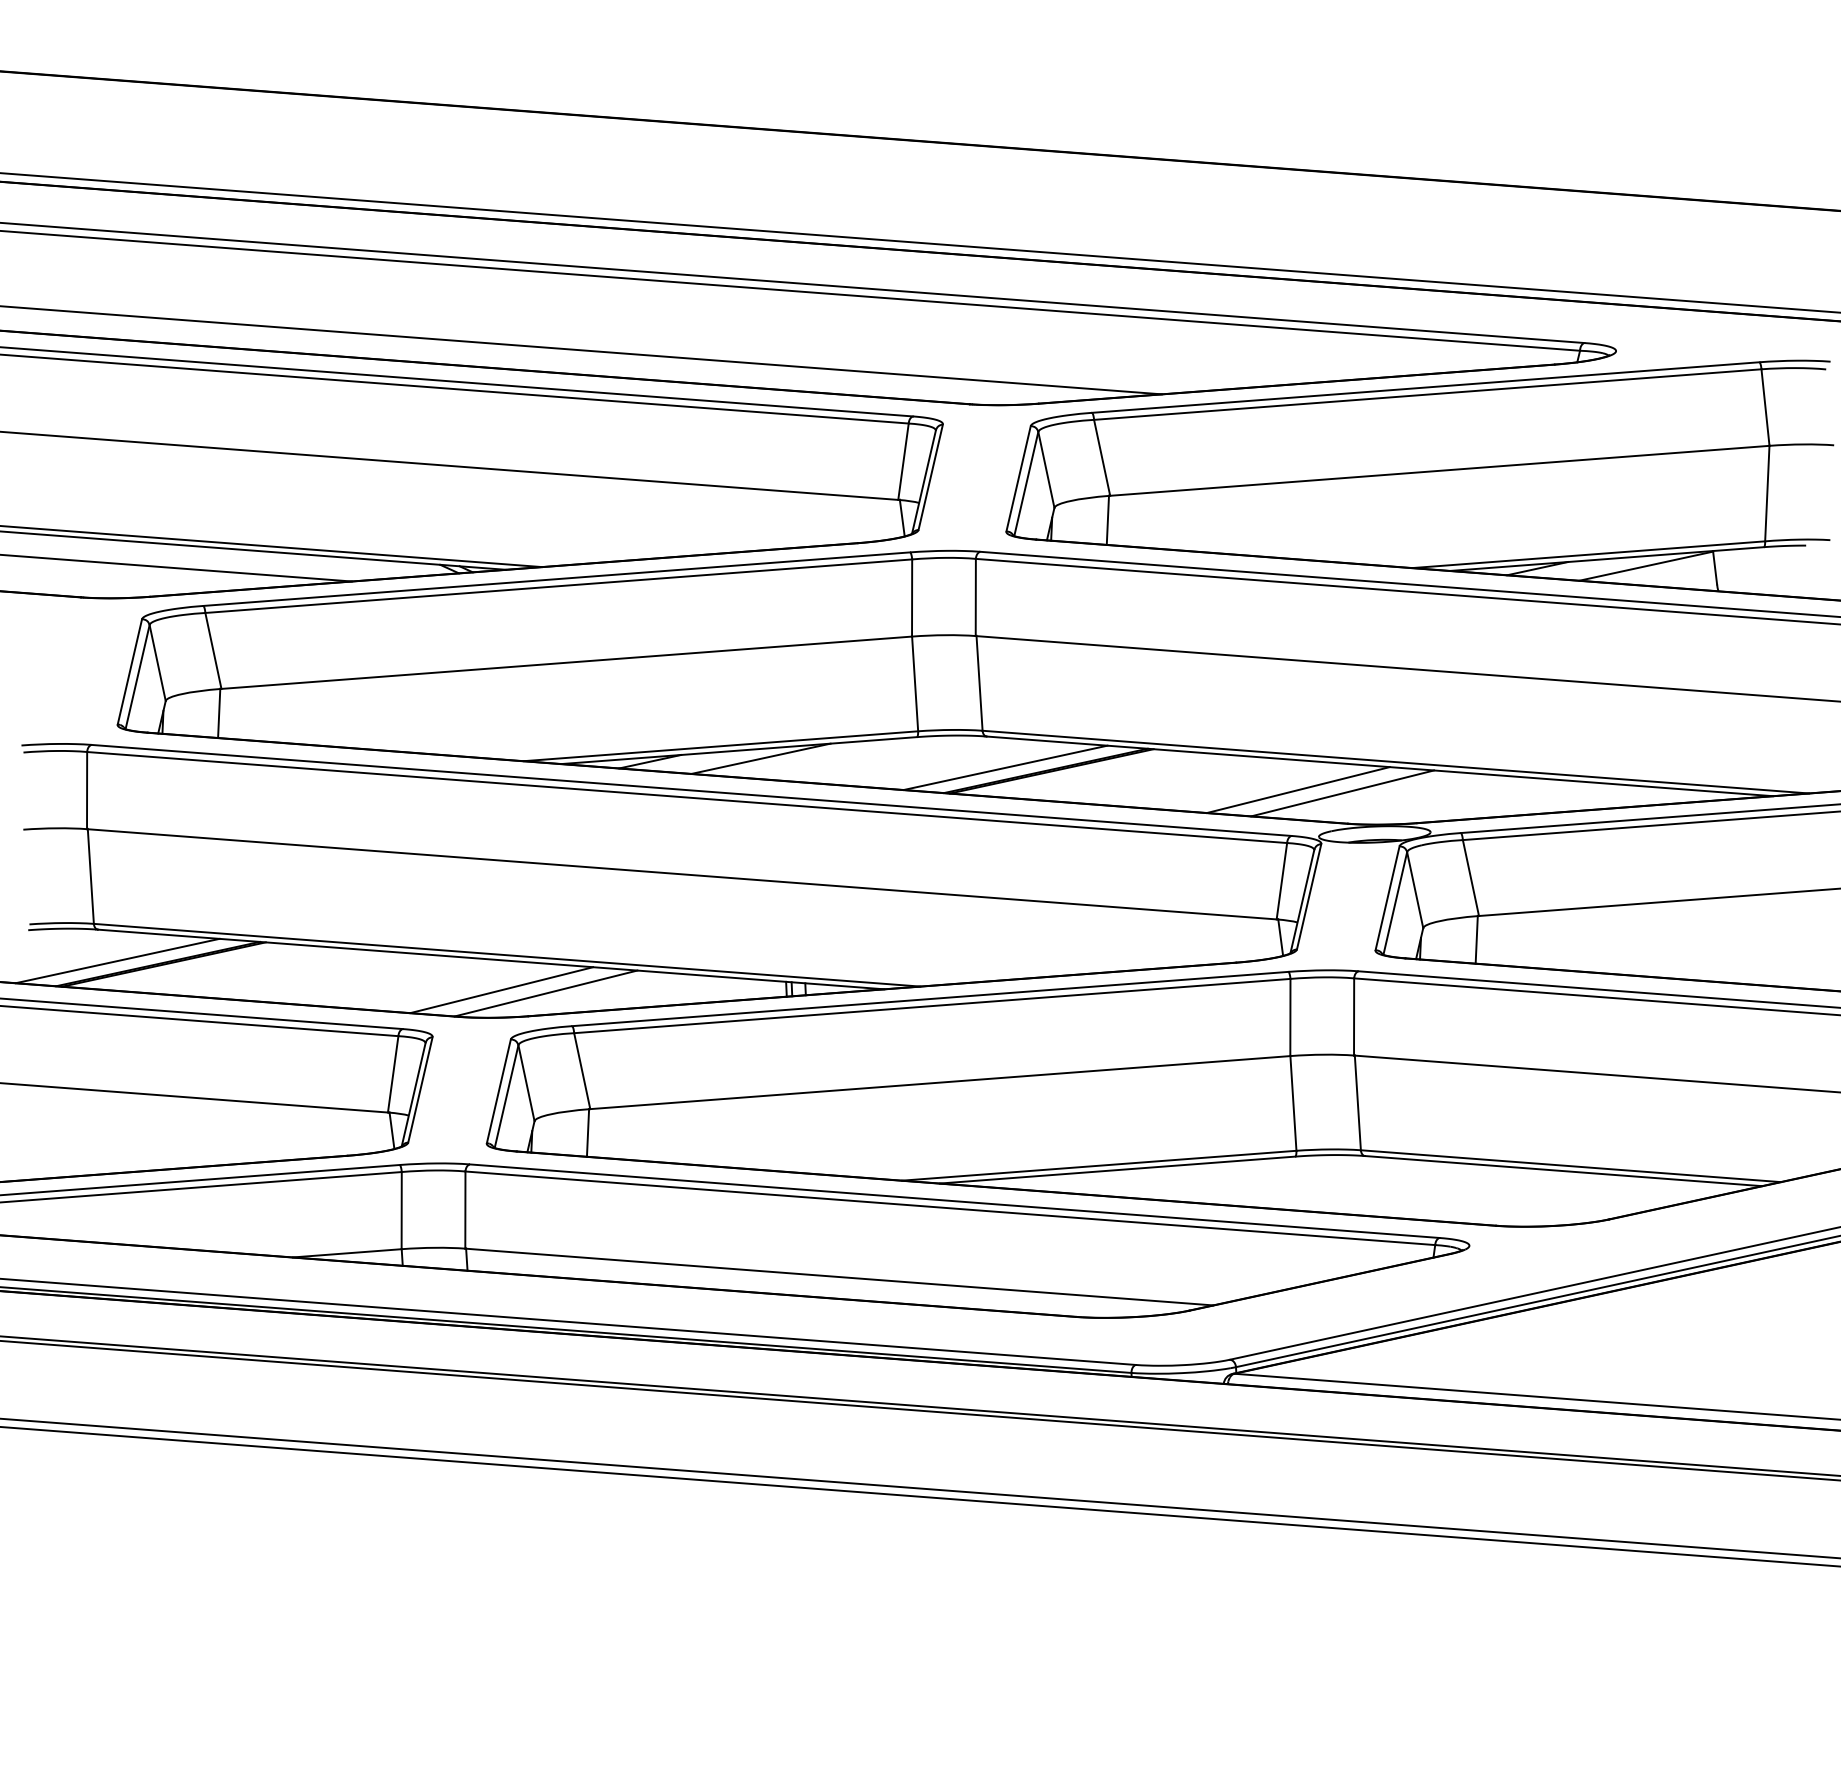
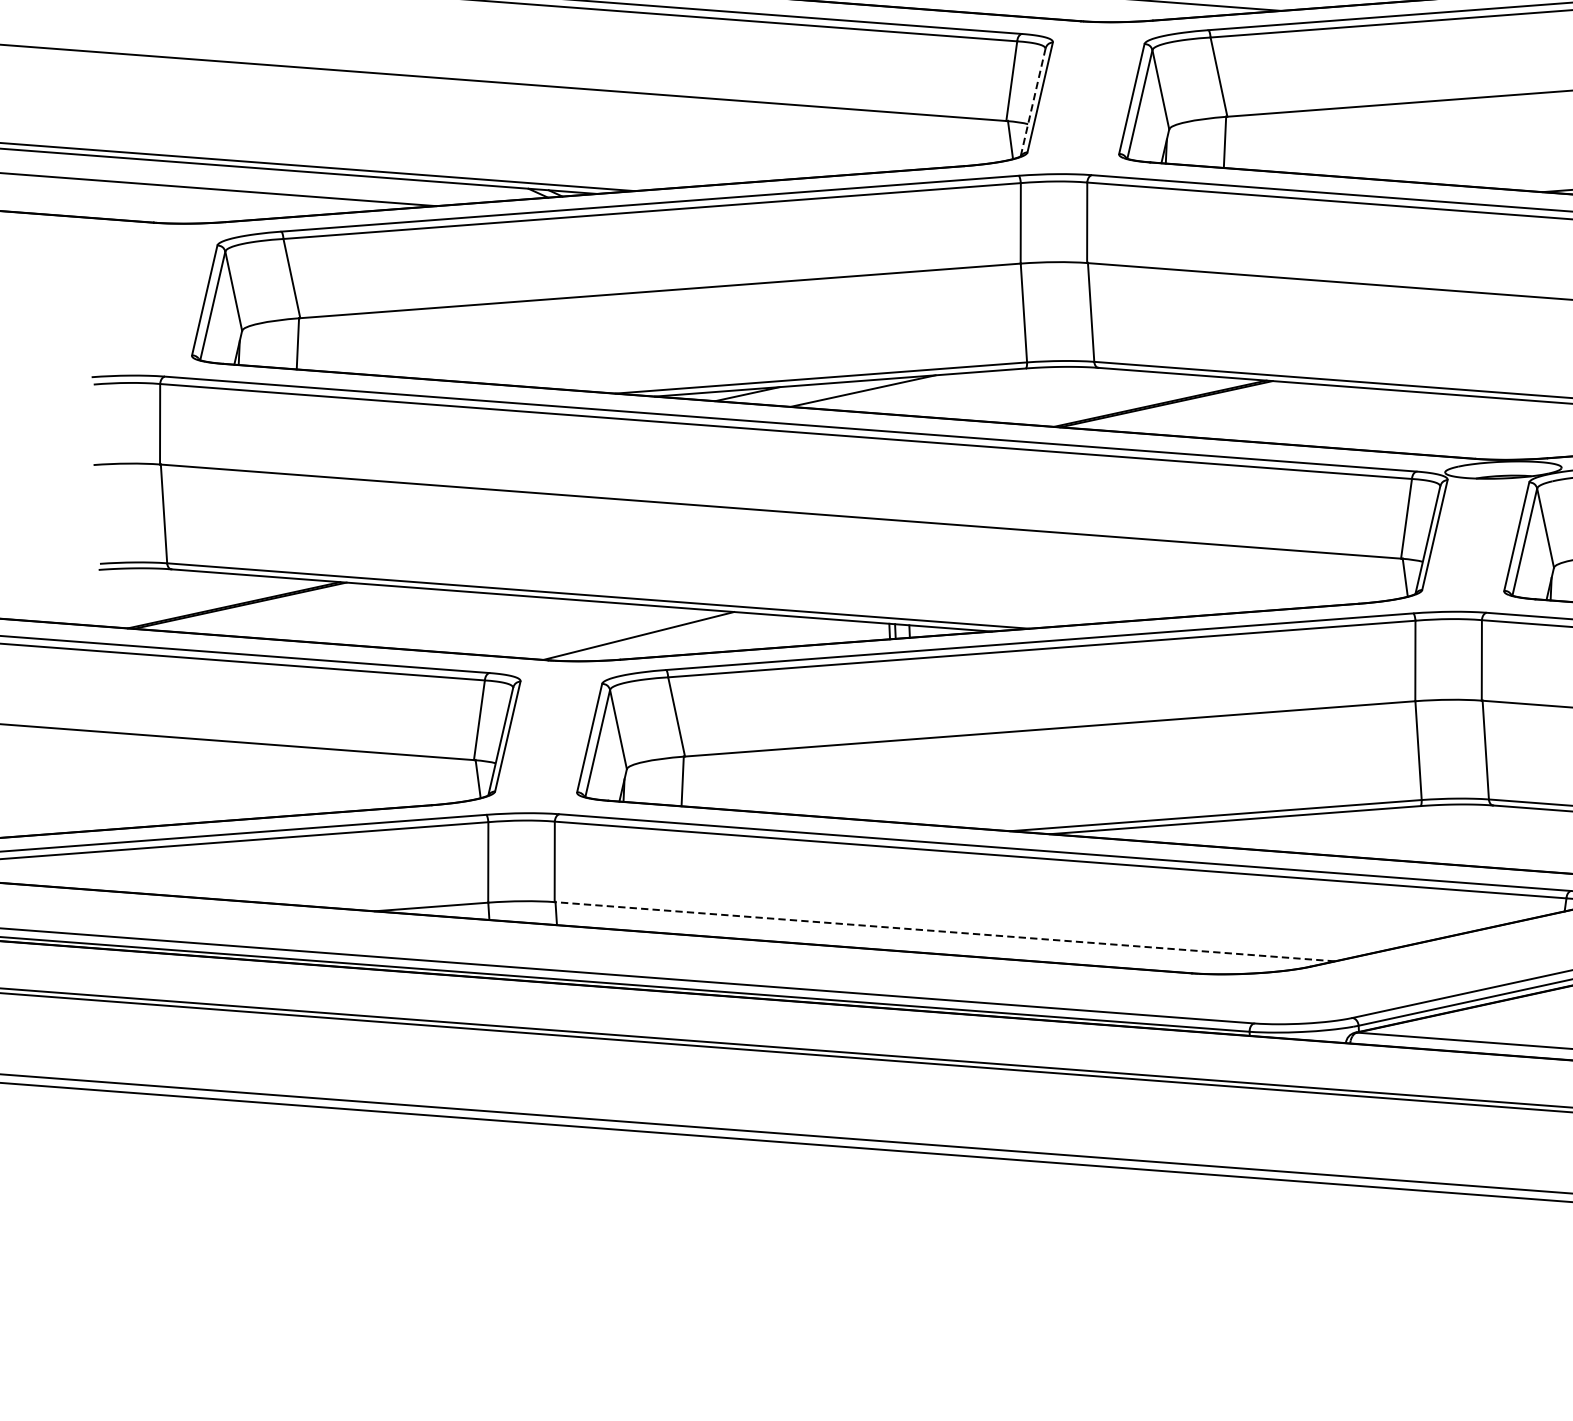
line: (923, 482) -> (1032, 102), solid -> dashed
line: (1005, 767) -> (1118, 400), removed
line: (1298, 790) -> (1423, 424), removed
line: (1342, 793) -> (1469, 427), removed
line: (117, 960) -> (191, 601), removed
line: (501, 990) -> (592, 632), removed
line: (838, 1277) -> (943, 932), solid -> dashed

